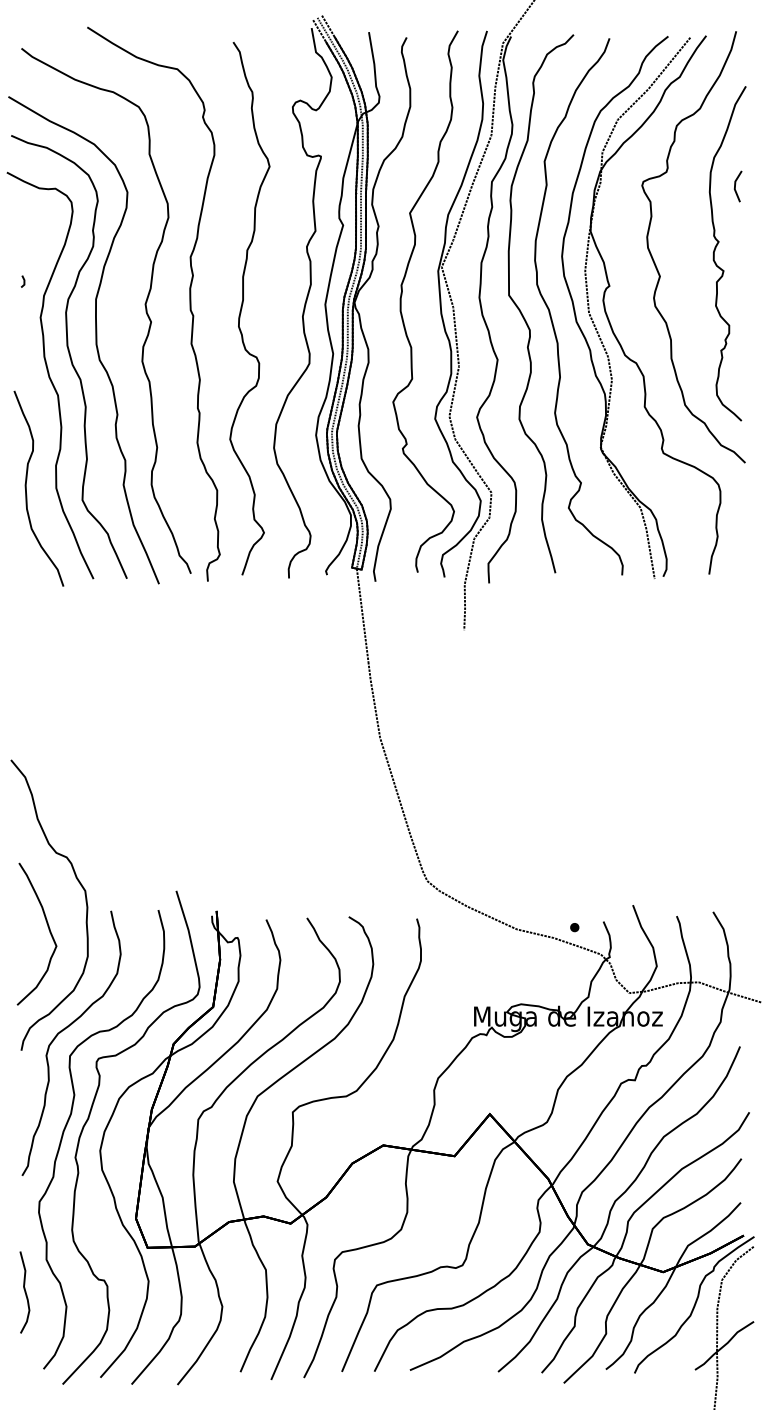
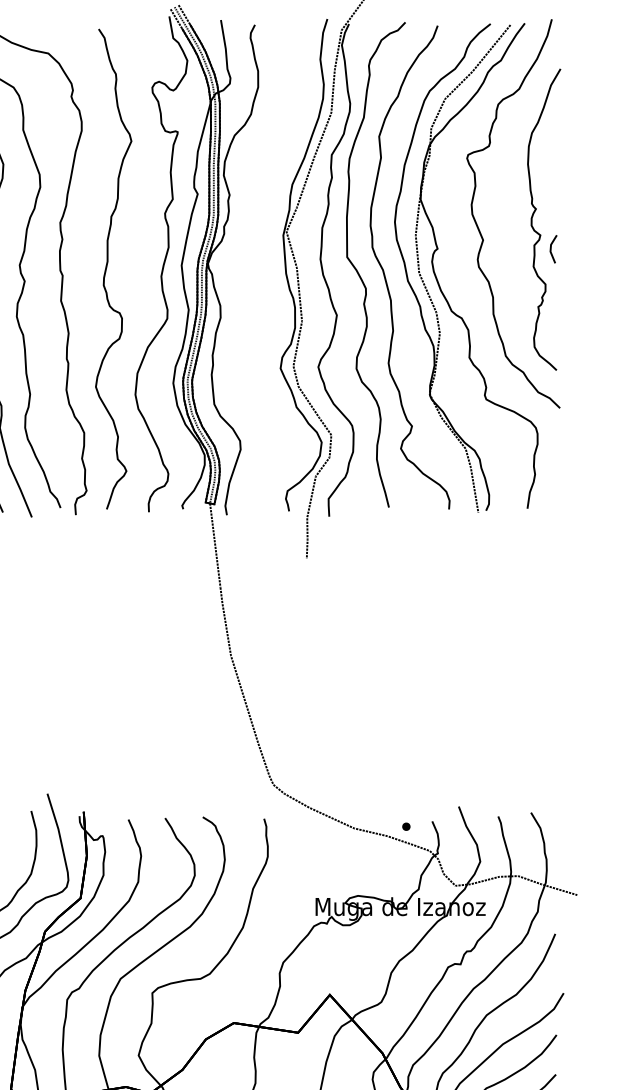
part: (738, 186) -> (553, 249), moved
part: (402, 295) -> (251, 257), removed

